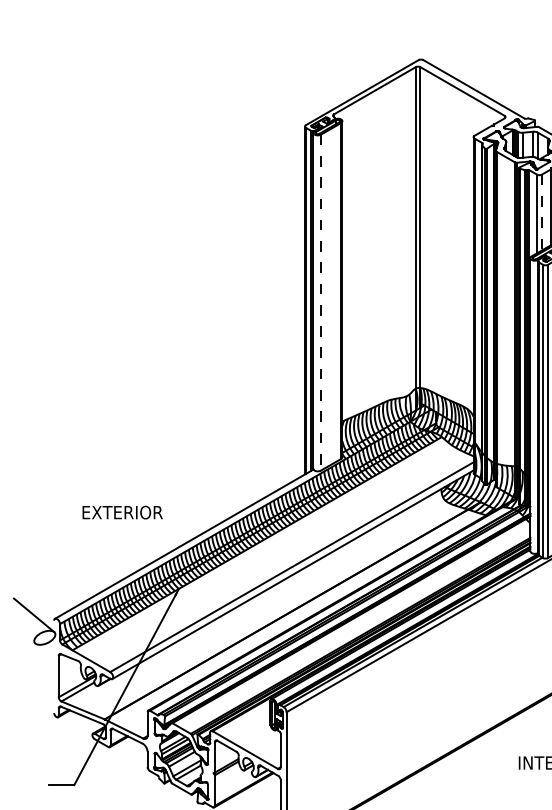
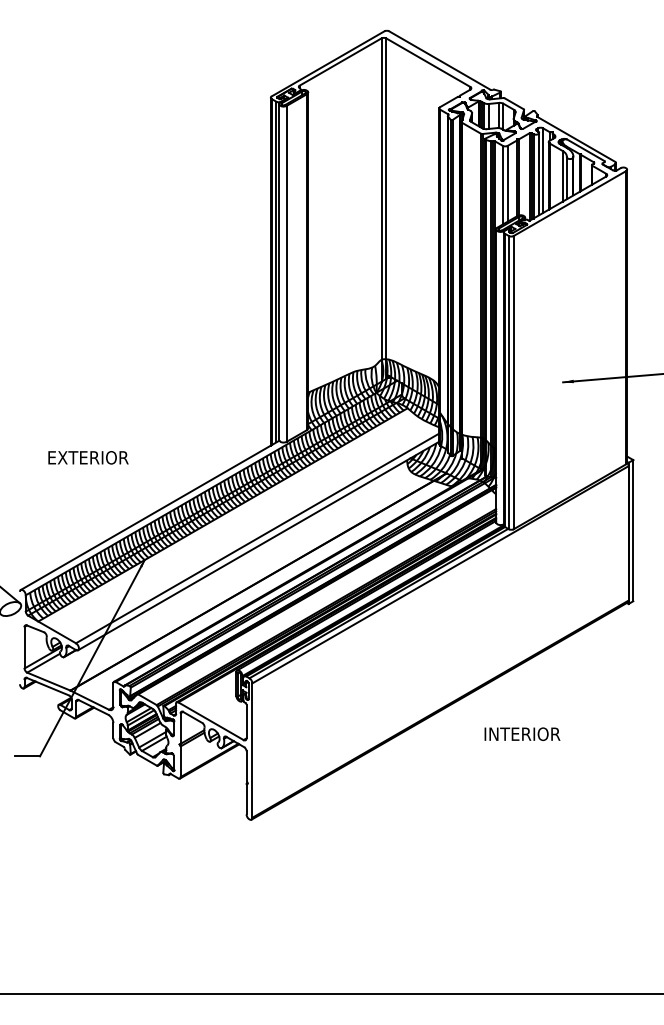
line: (541, 212) -> (507, 183), dashed -> solid
line: (320, 302) -> (286, 273), dashed -> solid
text: (122, 512) -> (88, 457), moved

